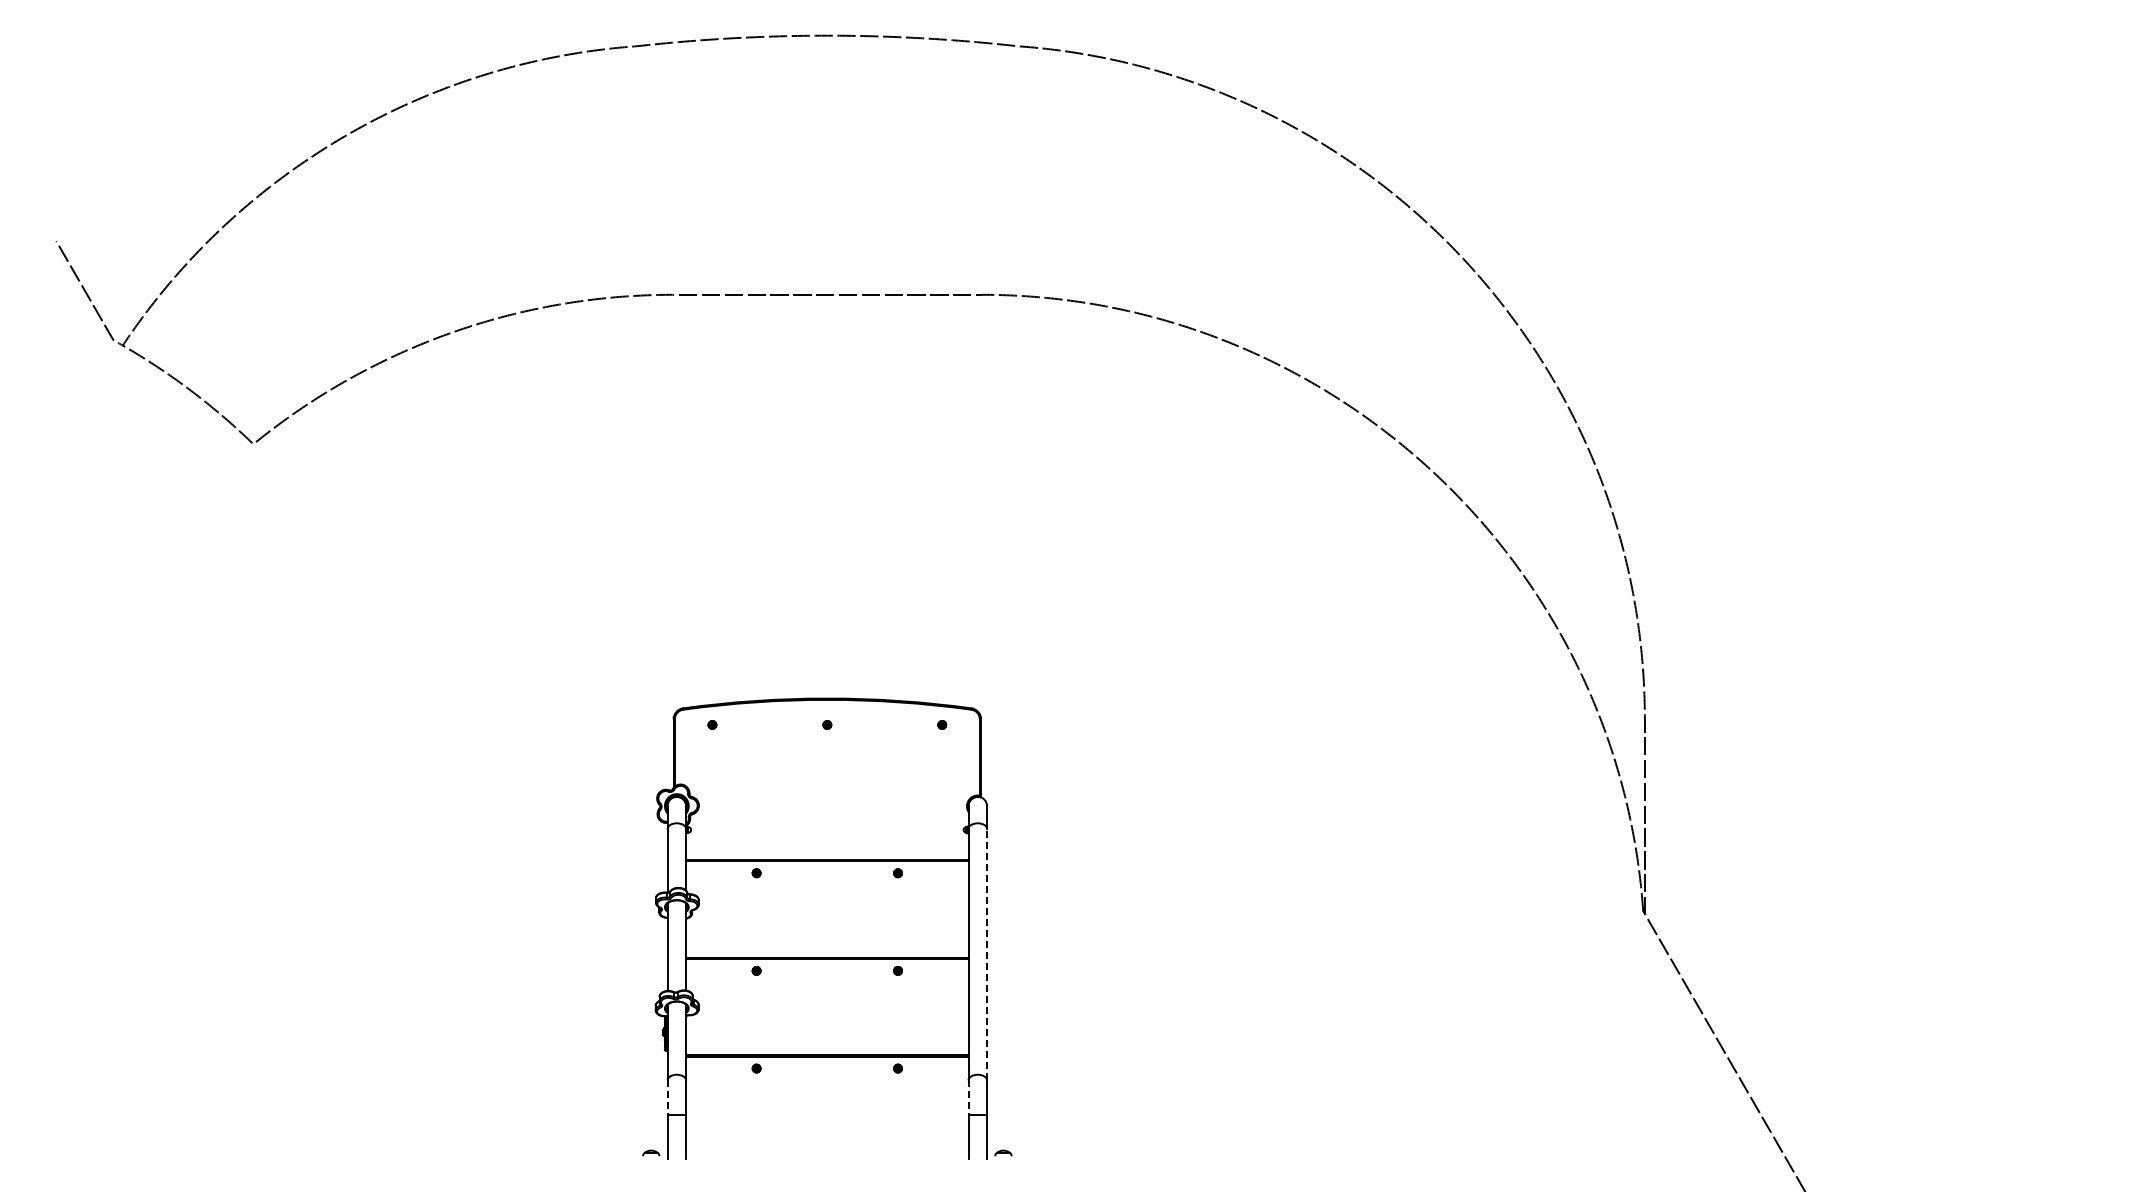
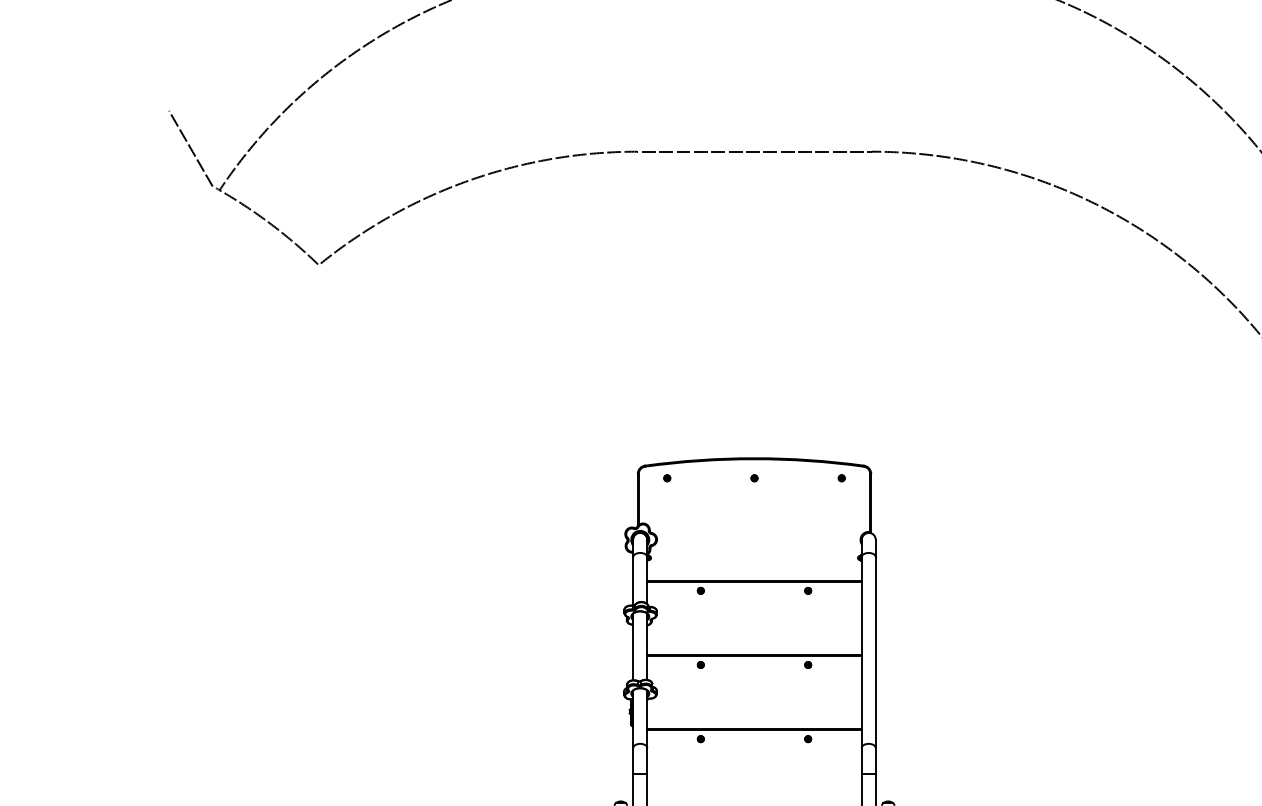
line: (987, 954) -> (876, 652), dashed -> solid
line: (667, 1098) -> (633, 761), dashed -> solid
line: (968, 1098) -> (861, 761), dashed -> solid

